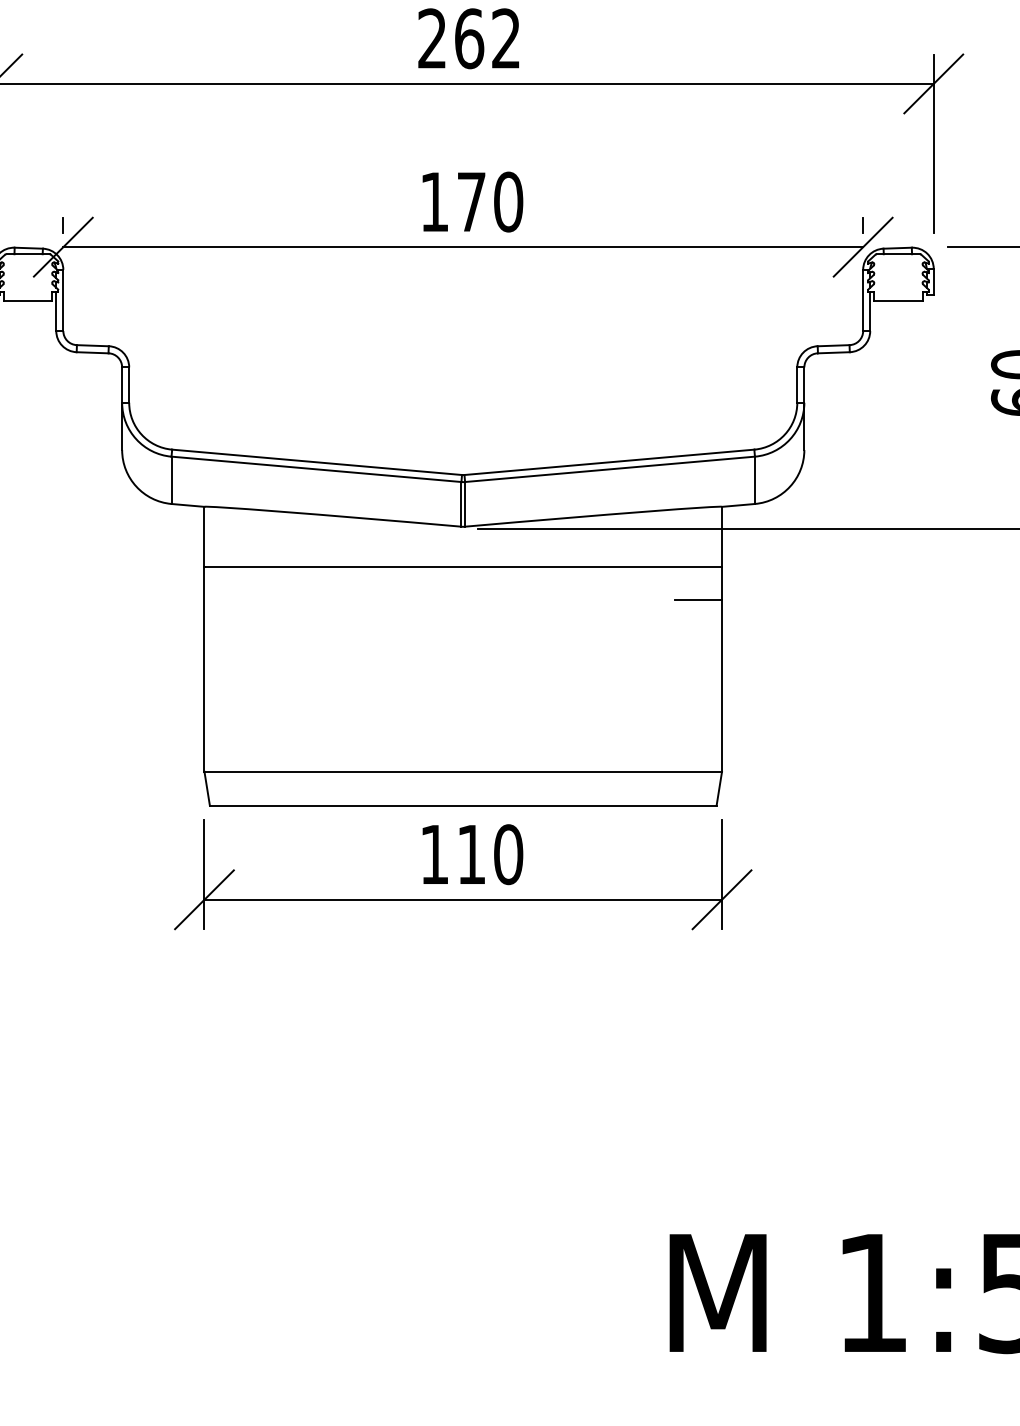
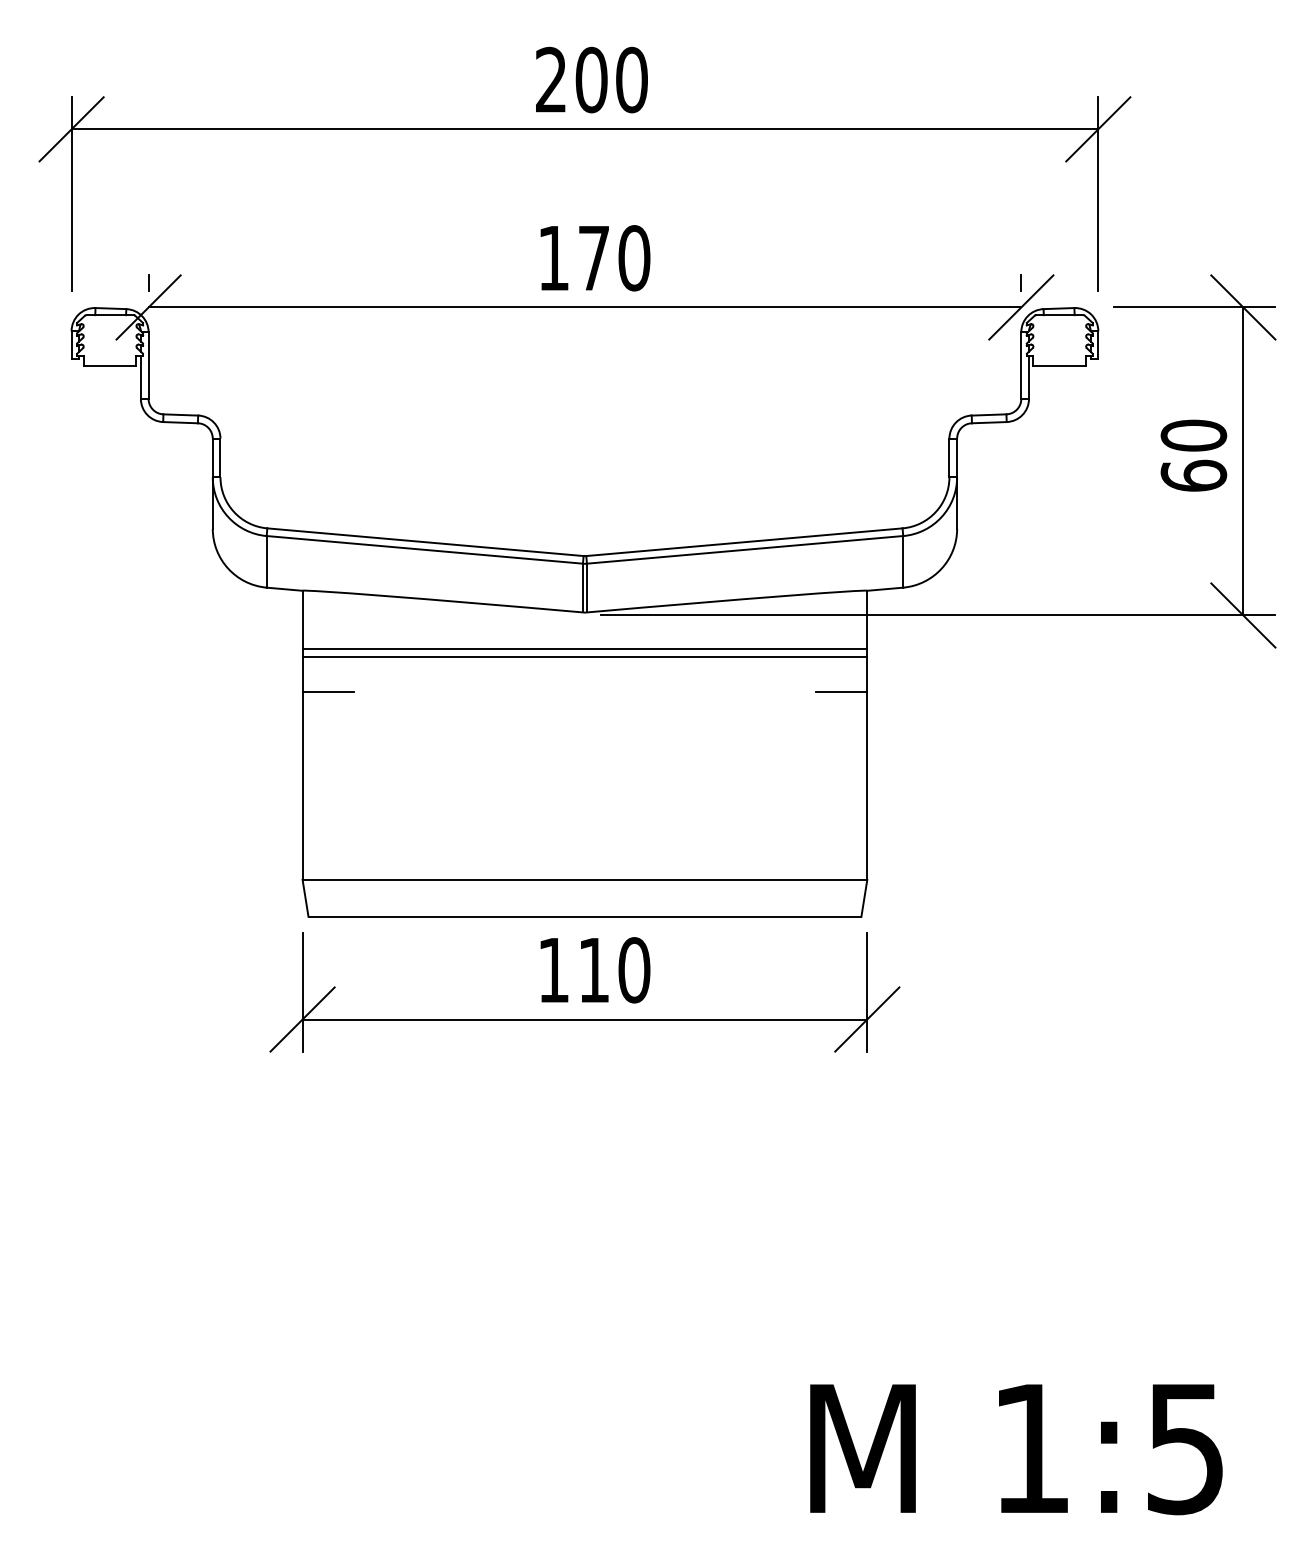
text: (487, 38) -> (611, 79), 262 -> 200
line: (462, 559) -> (584, 648), added
line: (227, 600) -> (327, 692), added

